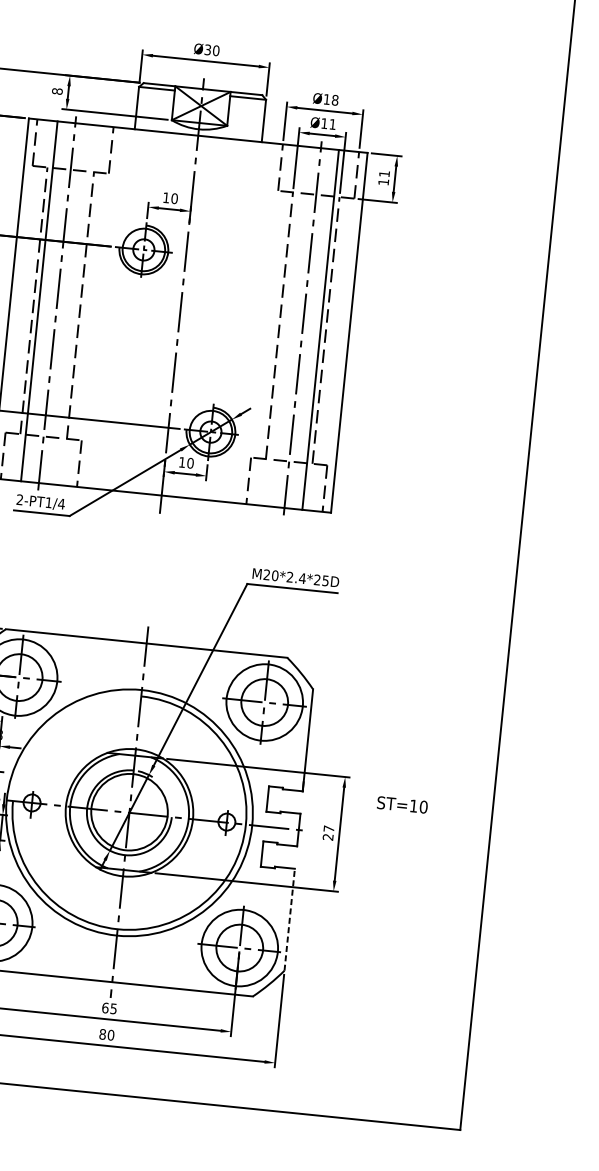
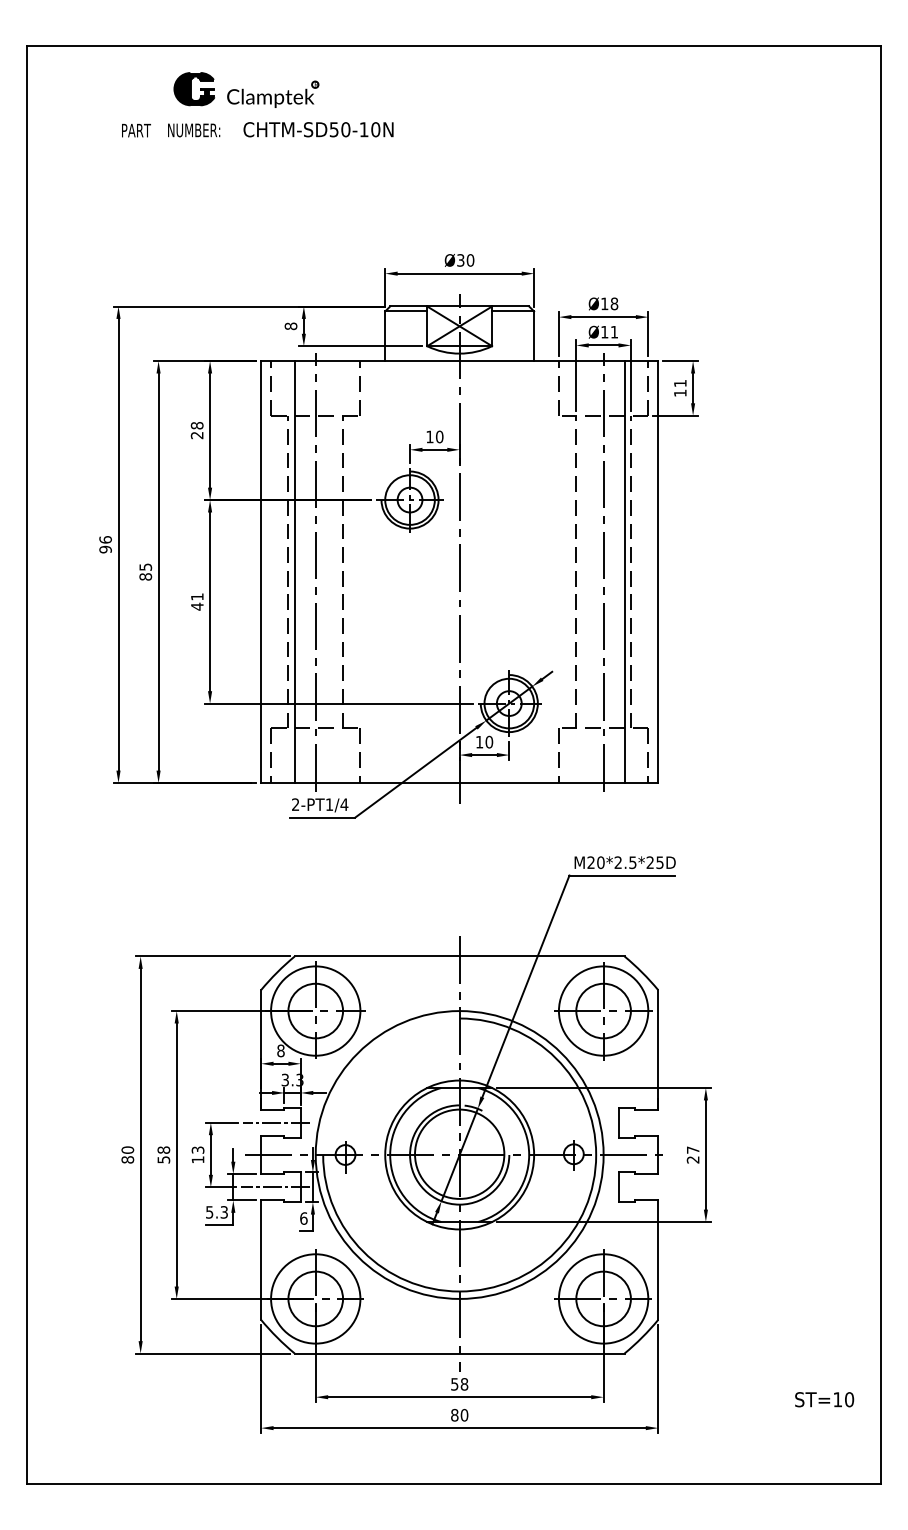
text: (302, 578) -> (632, 862), M20*2.4*25D -> M20*2.5*25D
text: (402, 804) -> (824, 1399), moved
line: (289, 920) -> (658, 1260), dashed -> solid
text: (109, 1008) -> (459, 1384), 65 -> 58

